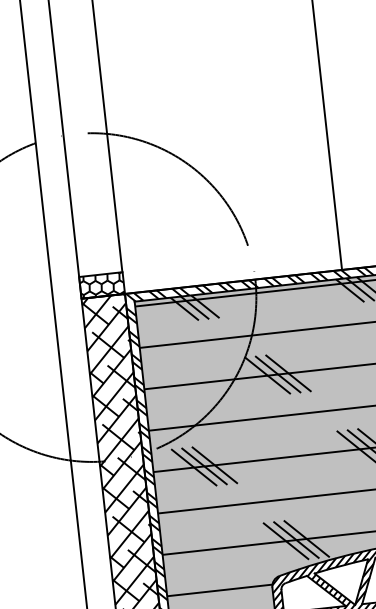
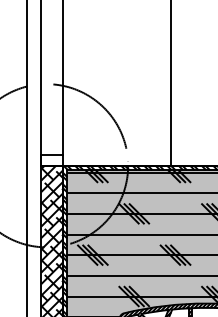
hatch: (102, 283) -> (52, 159), removed

